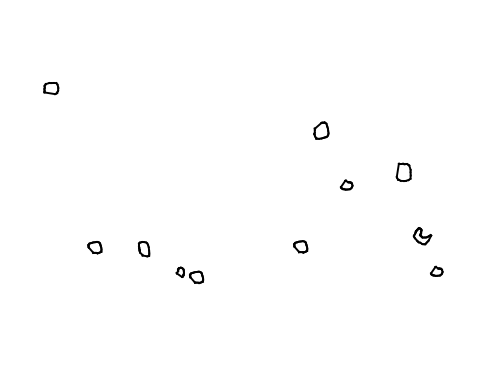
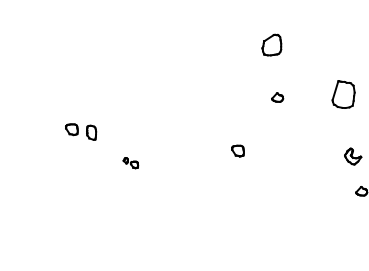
part: (321, 130) -> (272, 44), size x1.4
part: (403, 171) -> (343, 93), size x1.6
part: (346, 184) -> (277, 96), moved
part: (94, 247) -> (71, 129), moved
part: (189, 275) -> (130, 163), size x0.6

